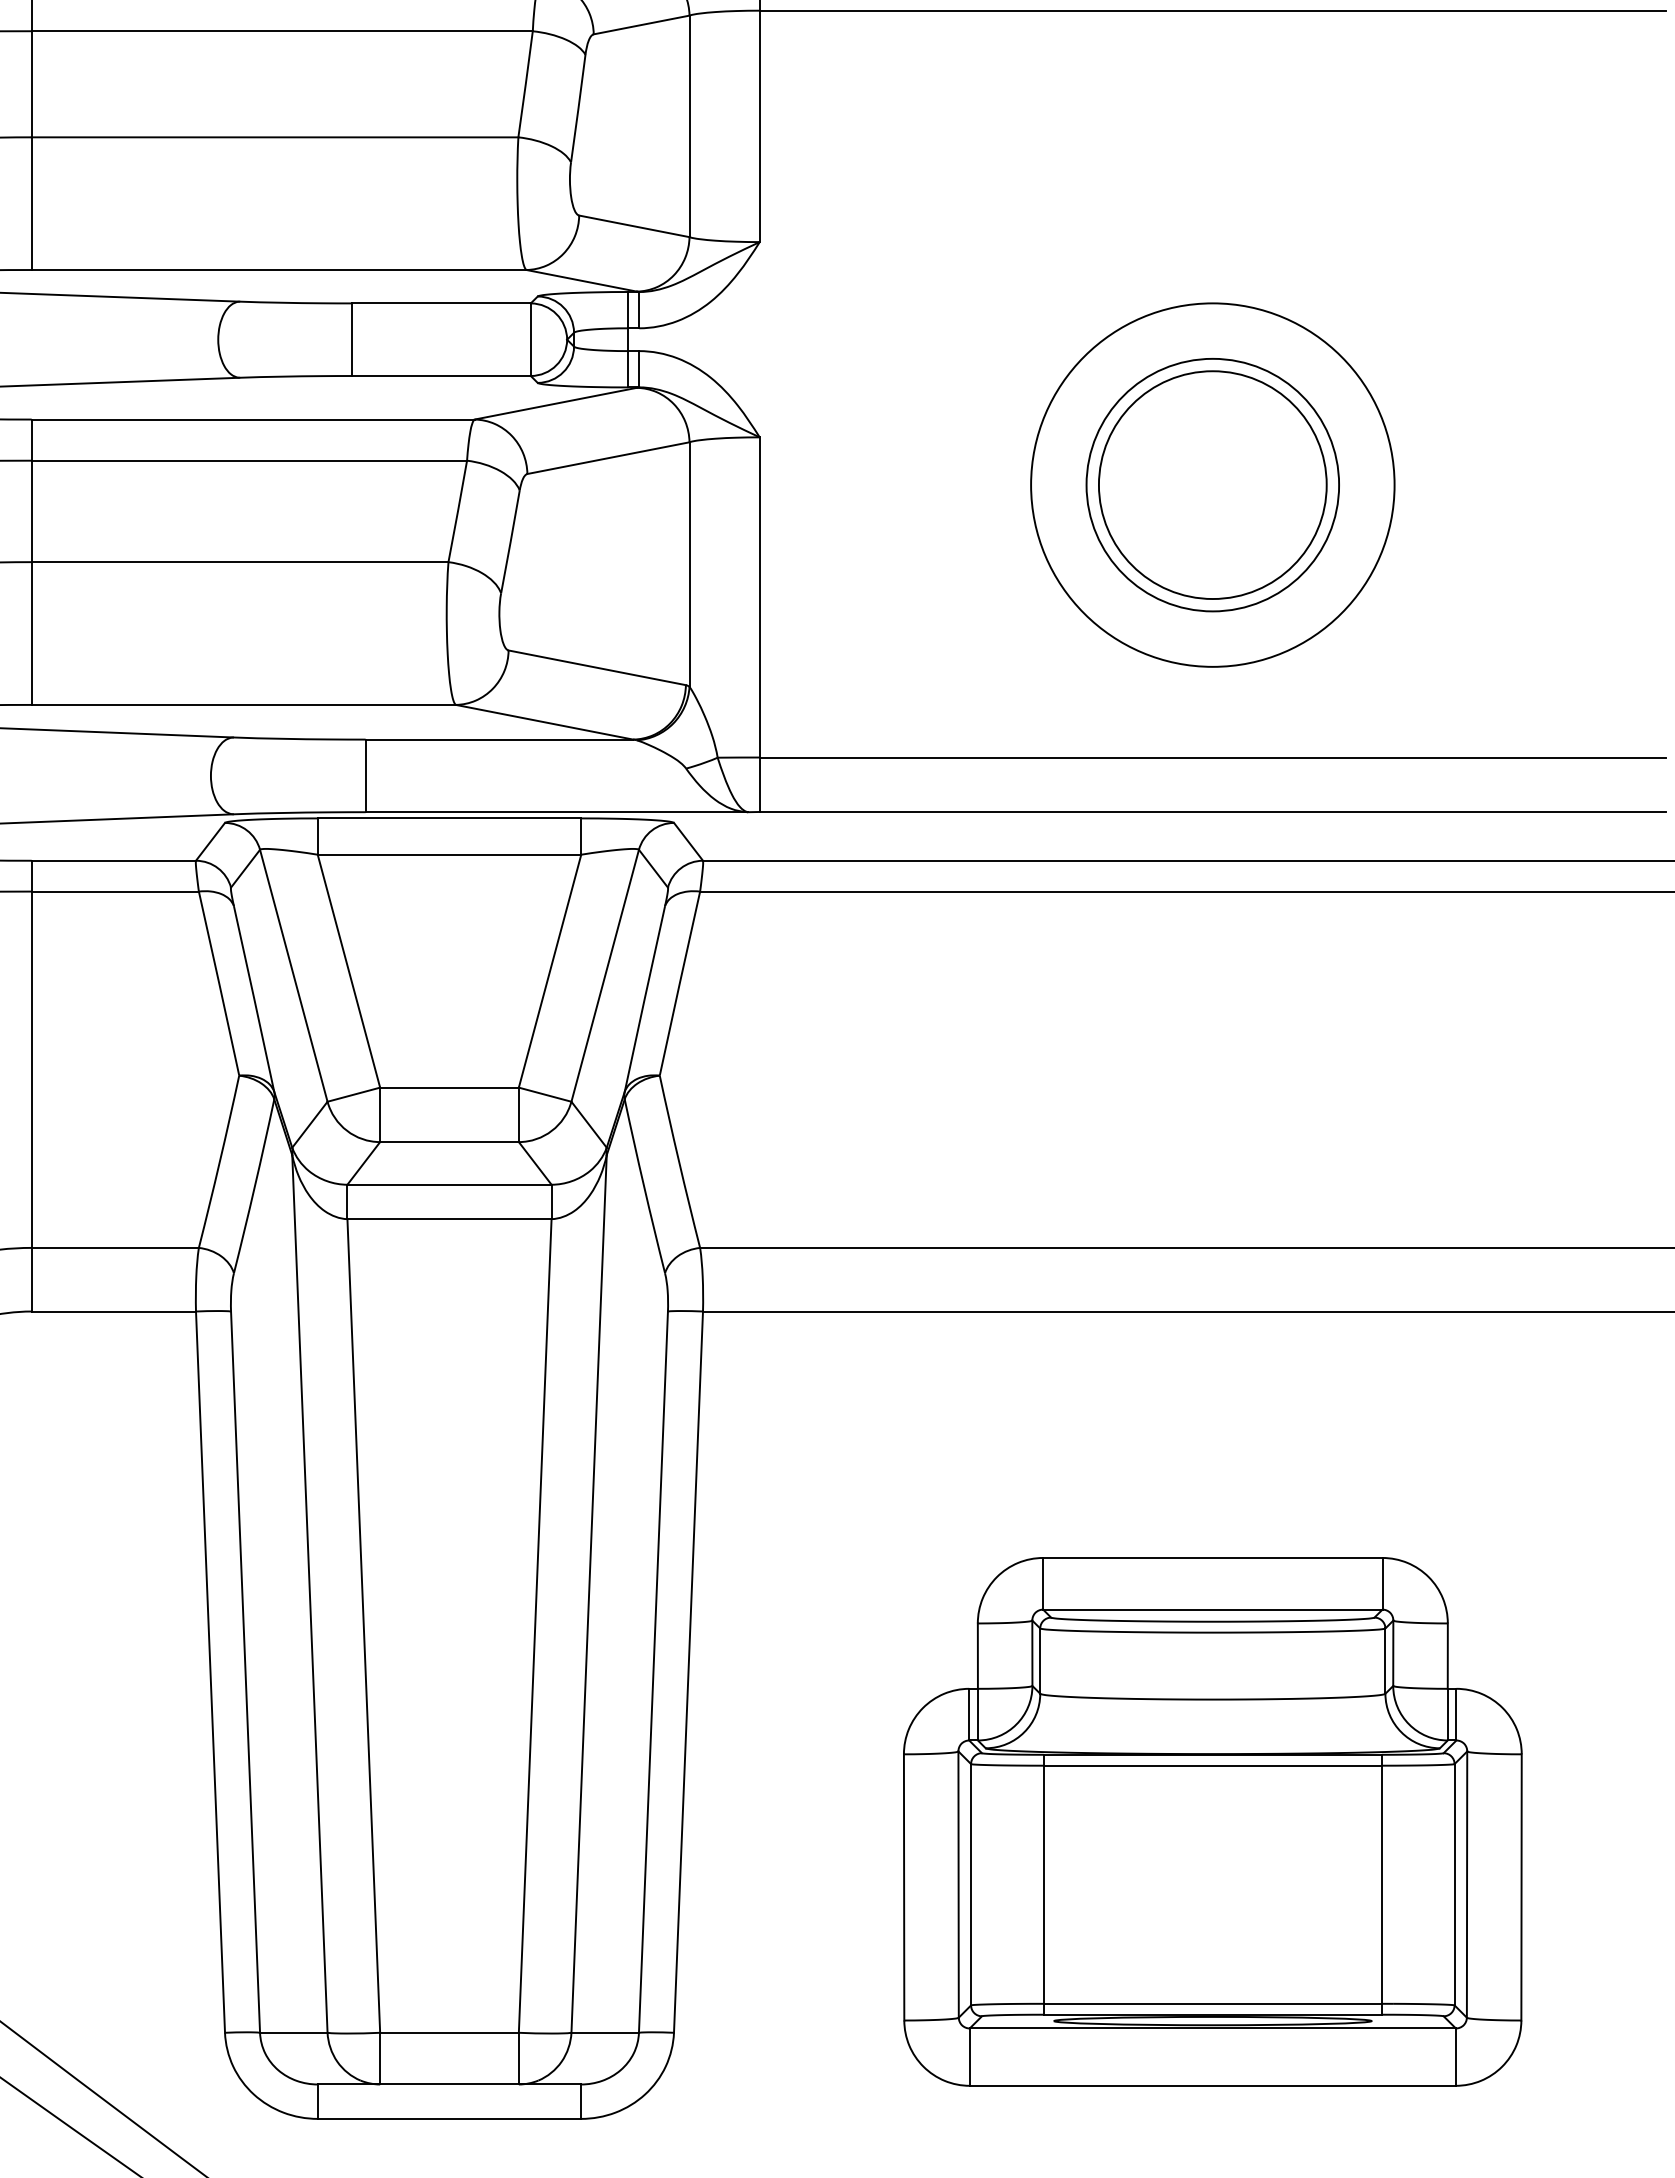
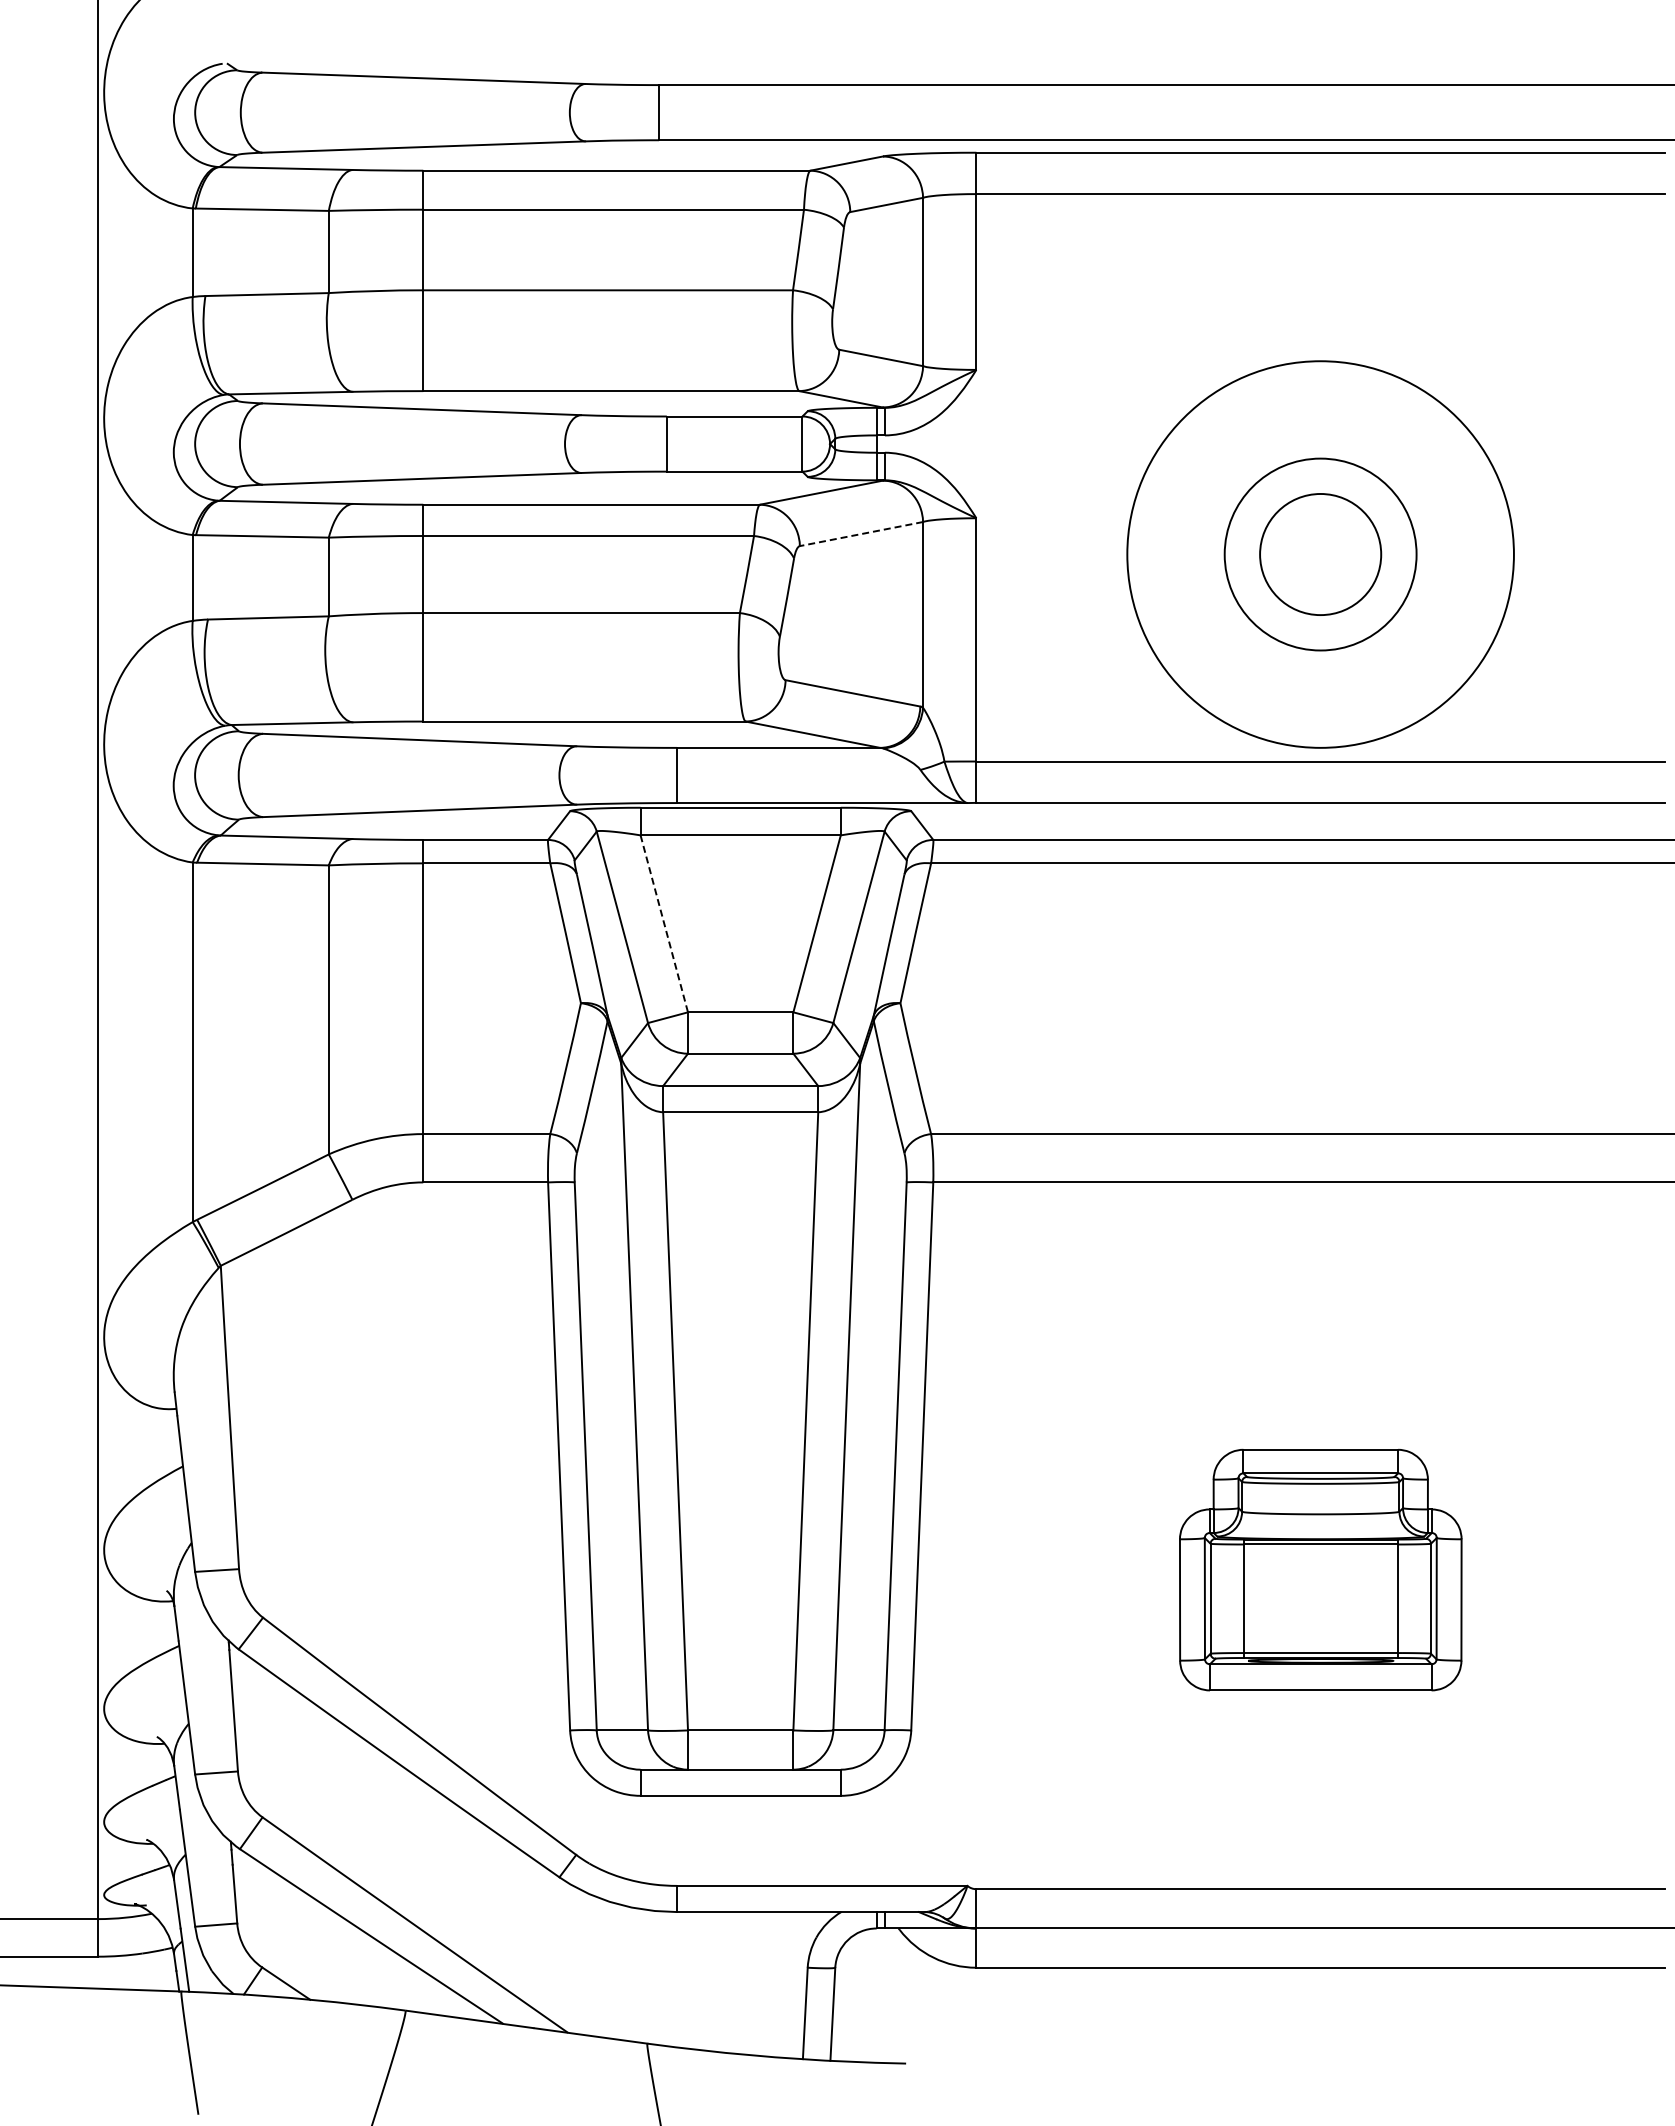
line: (608, 458) -> (861, 534), solid -> dashed
circle: (1212, 485) -> (1320, 554), size x0.7
circle: (1212, 485) -> (1320, 554), size x1.4
line: (349, 970) -> (664, 923), solid -> dashed
part: (1212, 1820) -> (1320, 1569), size x0.6

